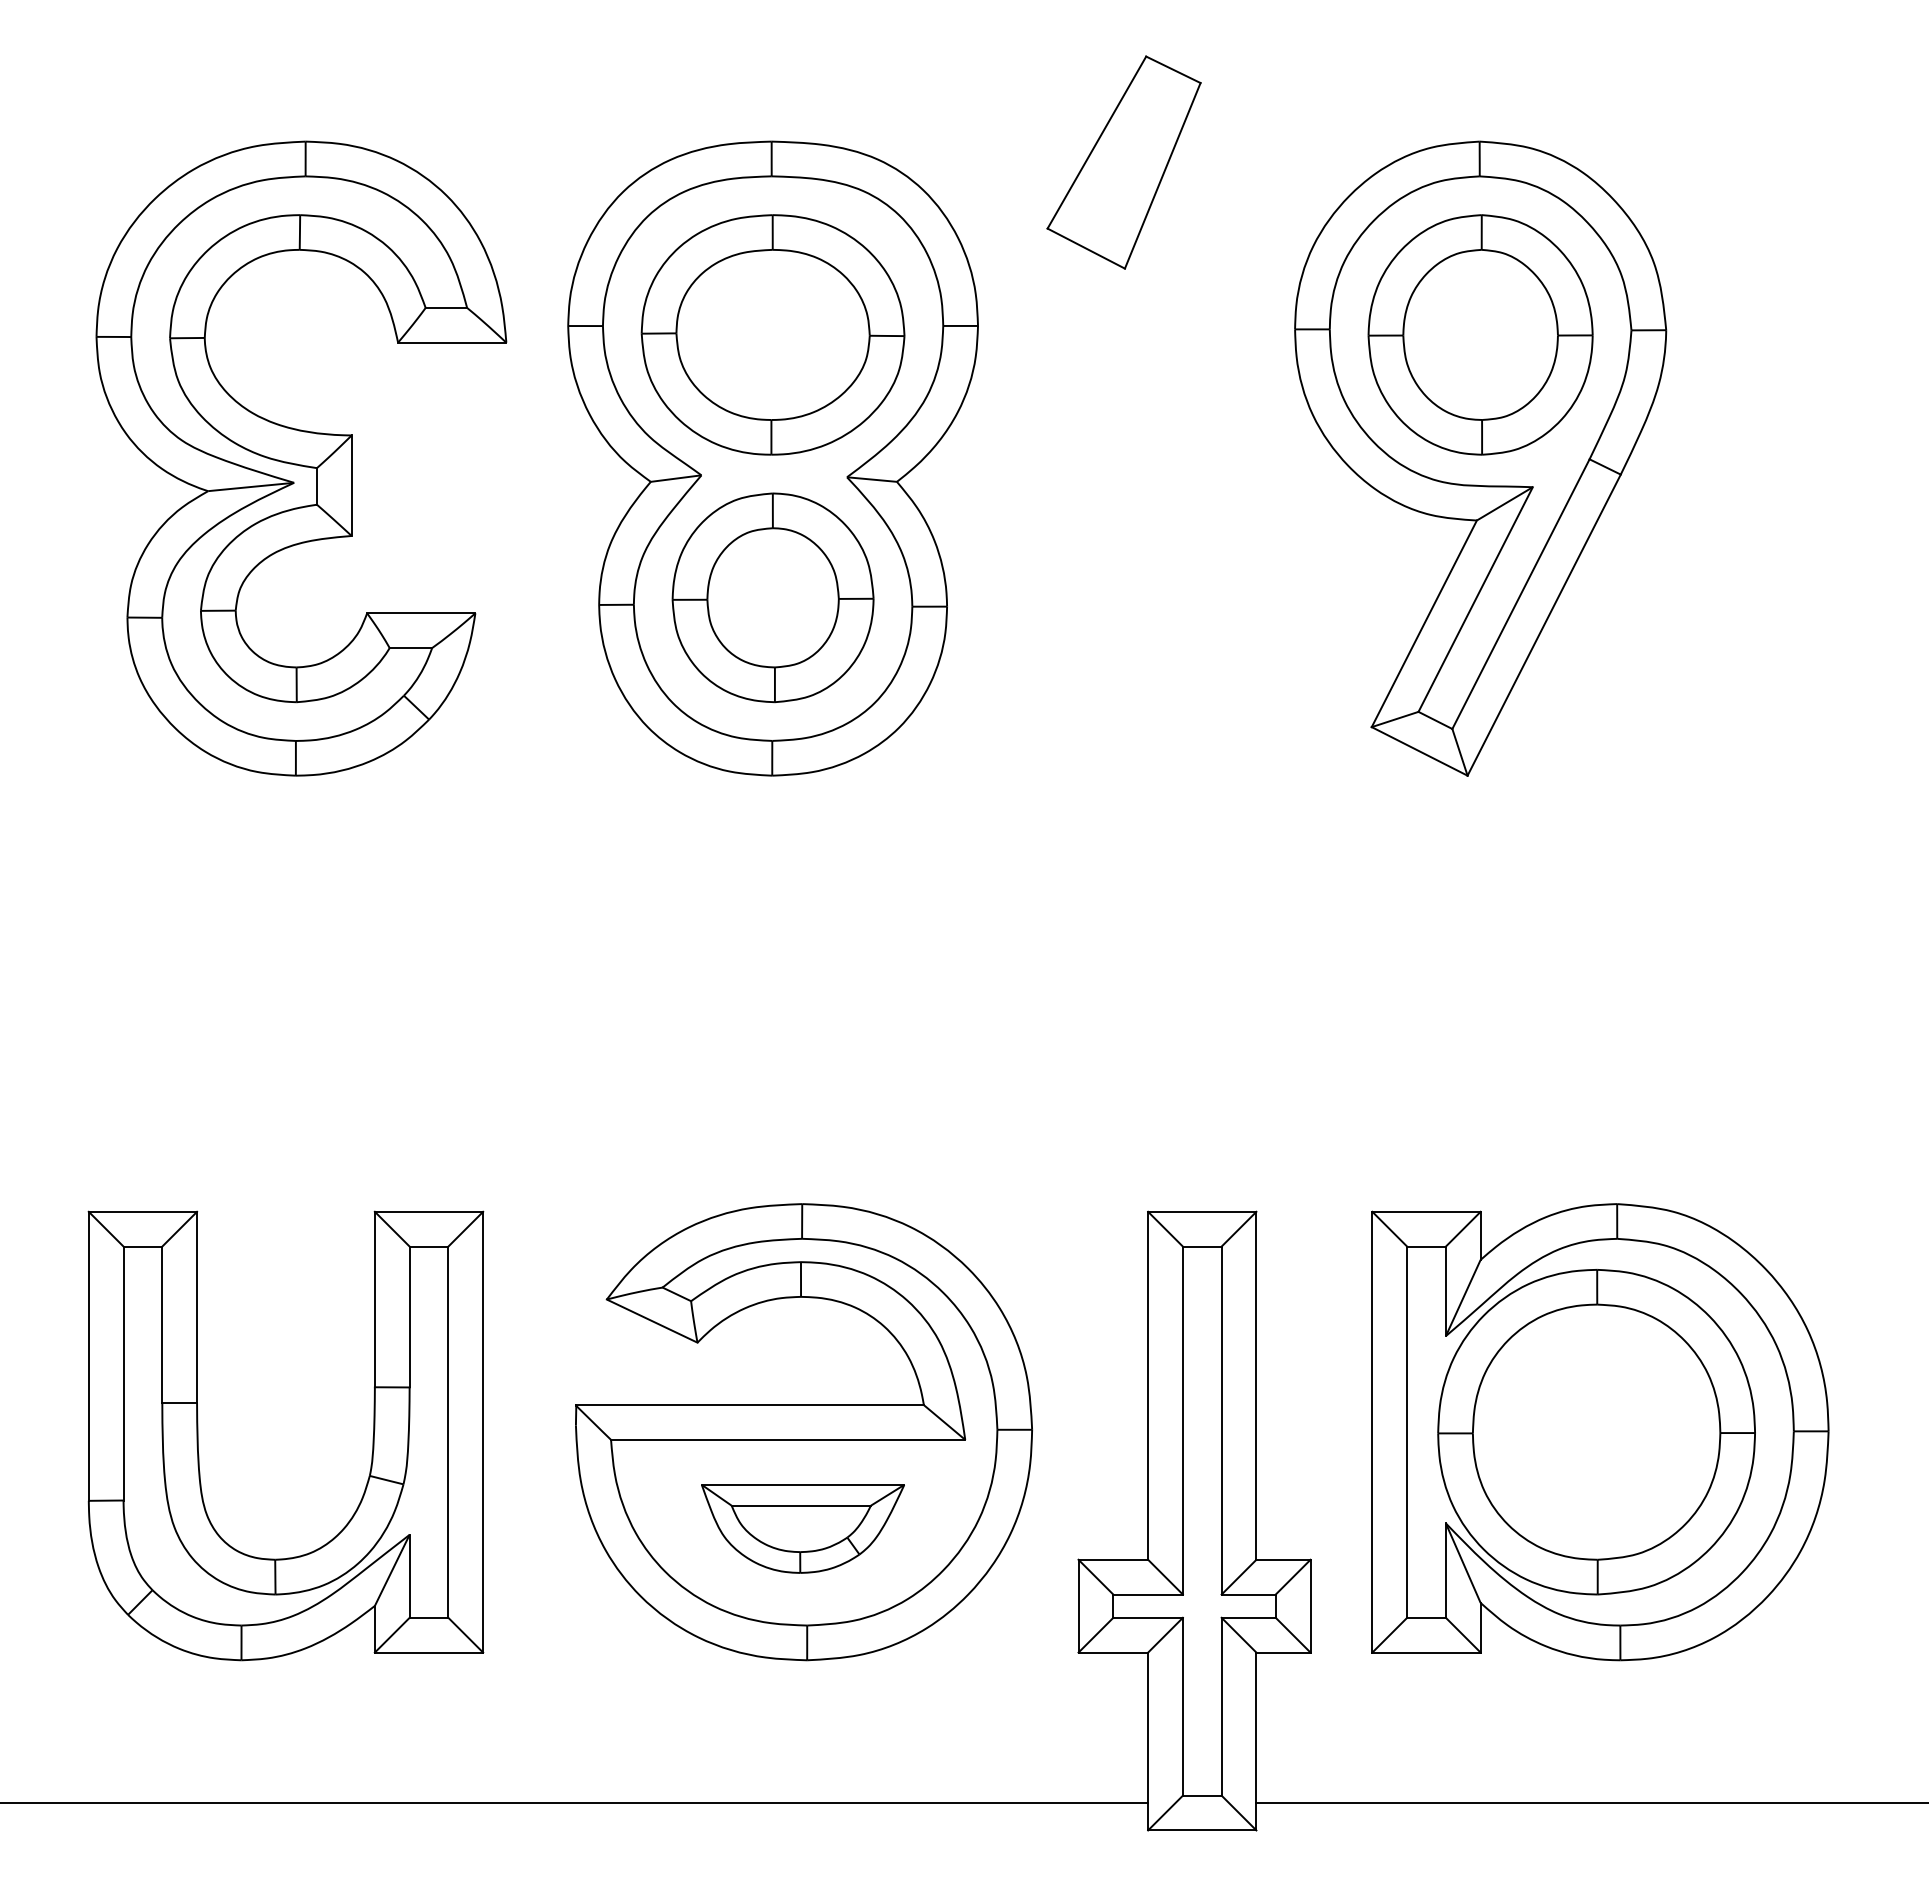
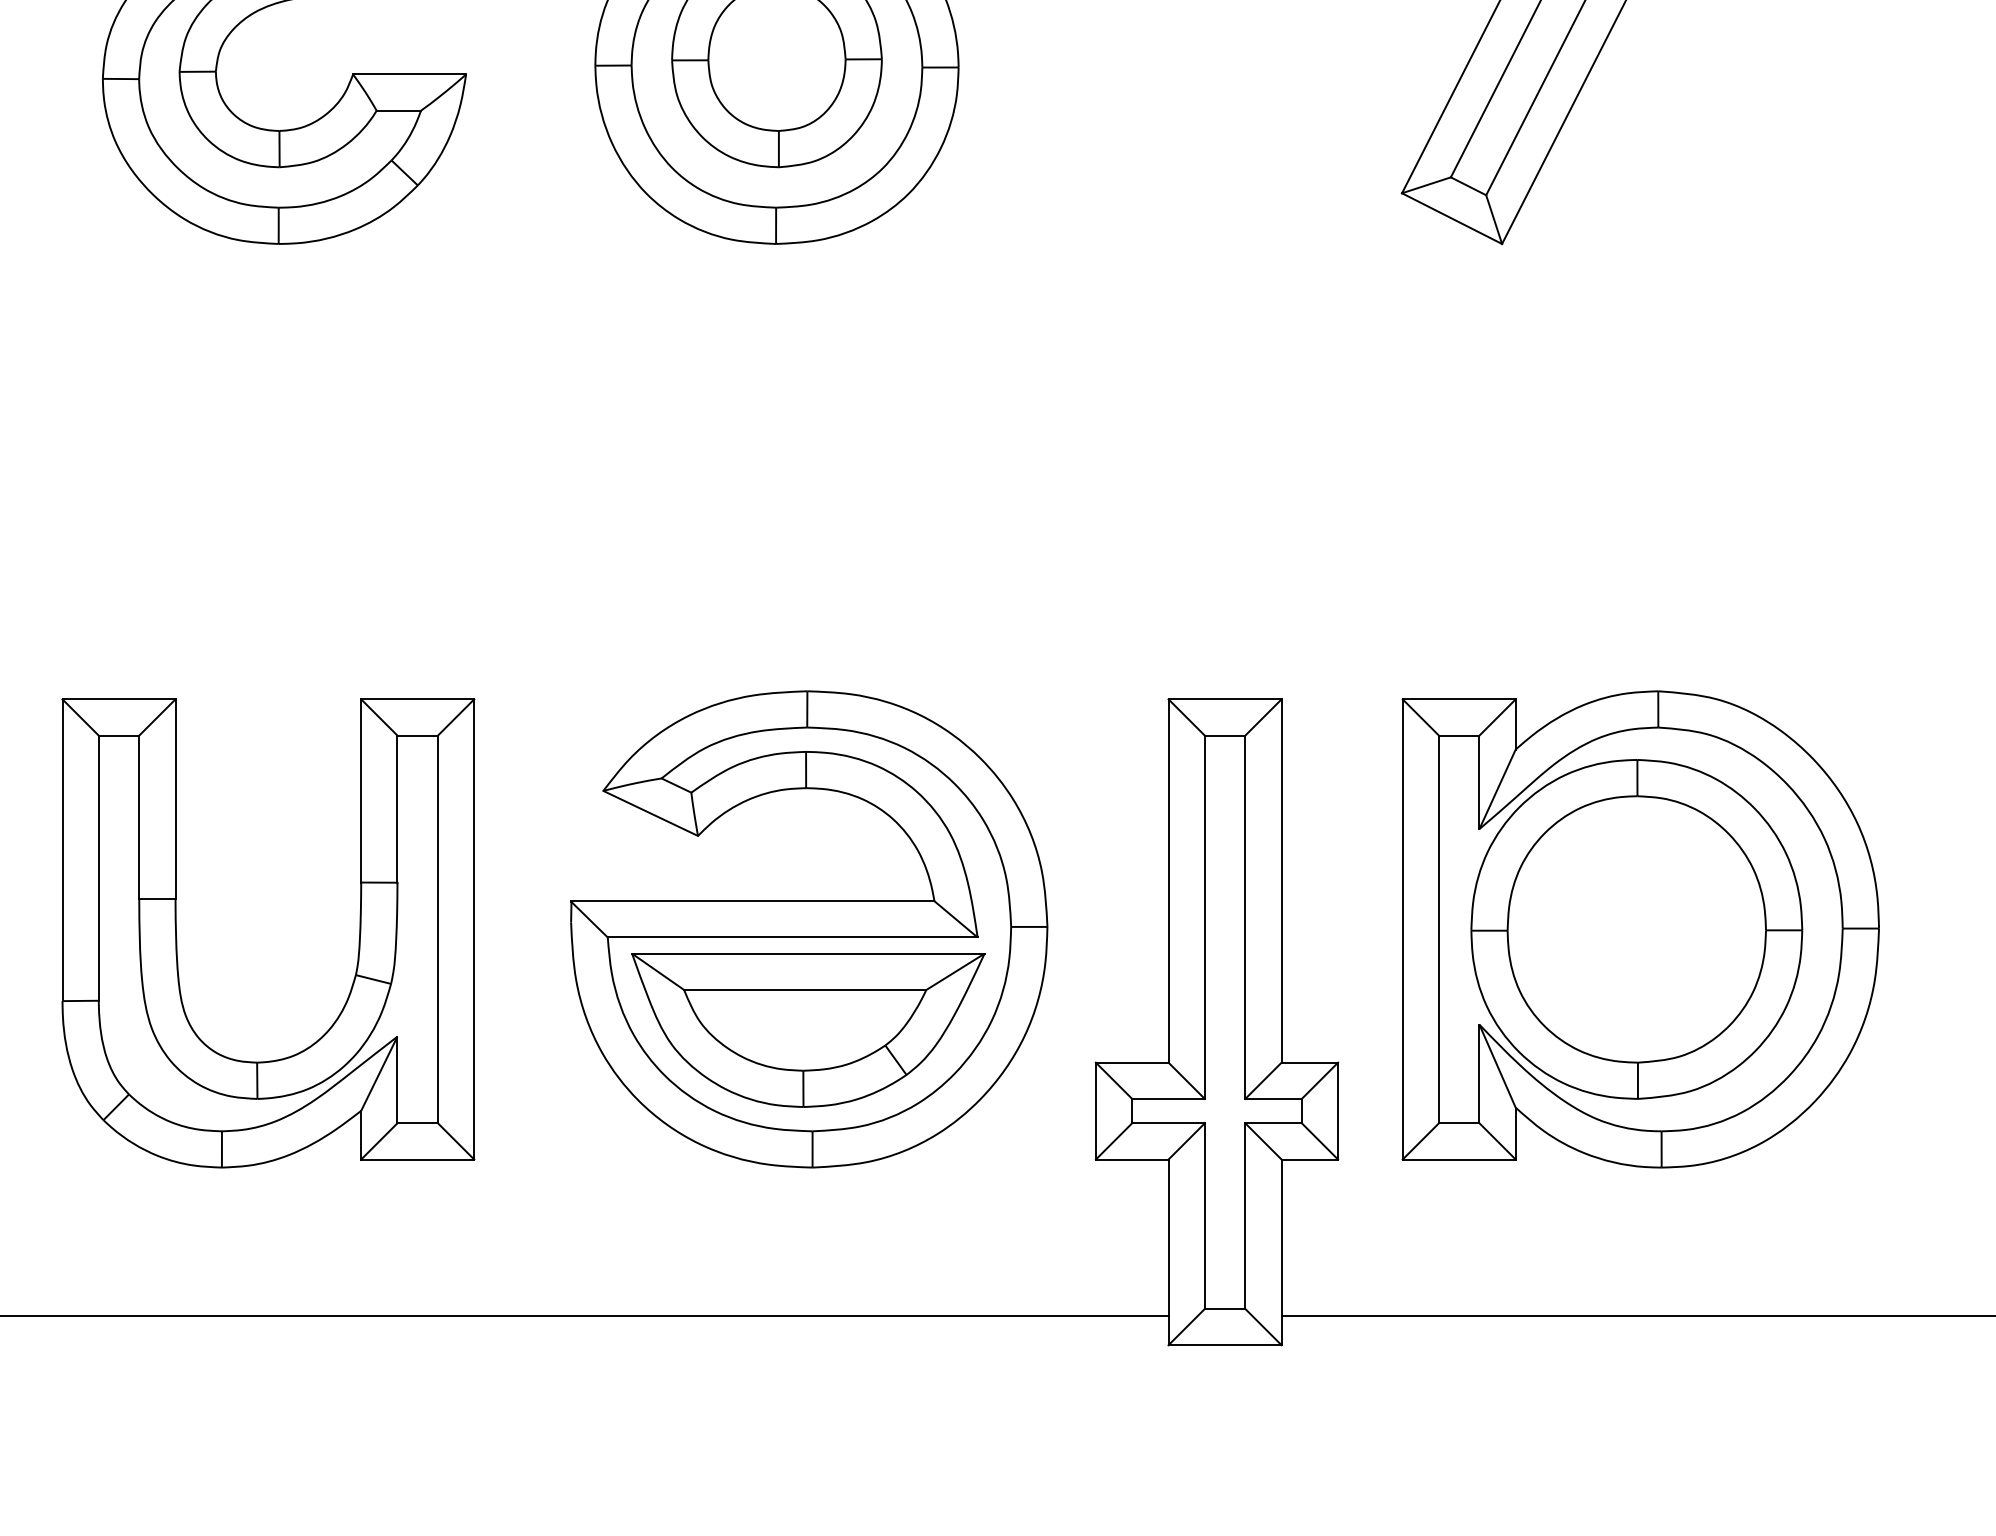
part: (802, 1528) -> (807, 1029), size x1.67

